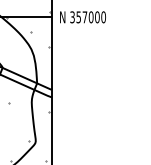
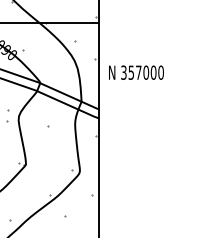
text: (83, 17) -> (136, 72), moved

